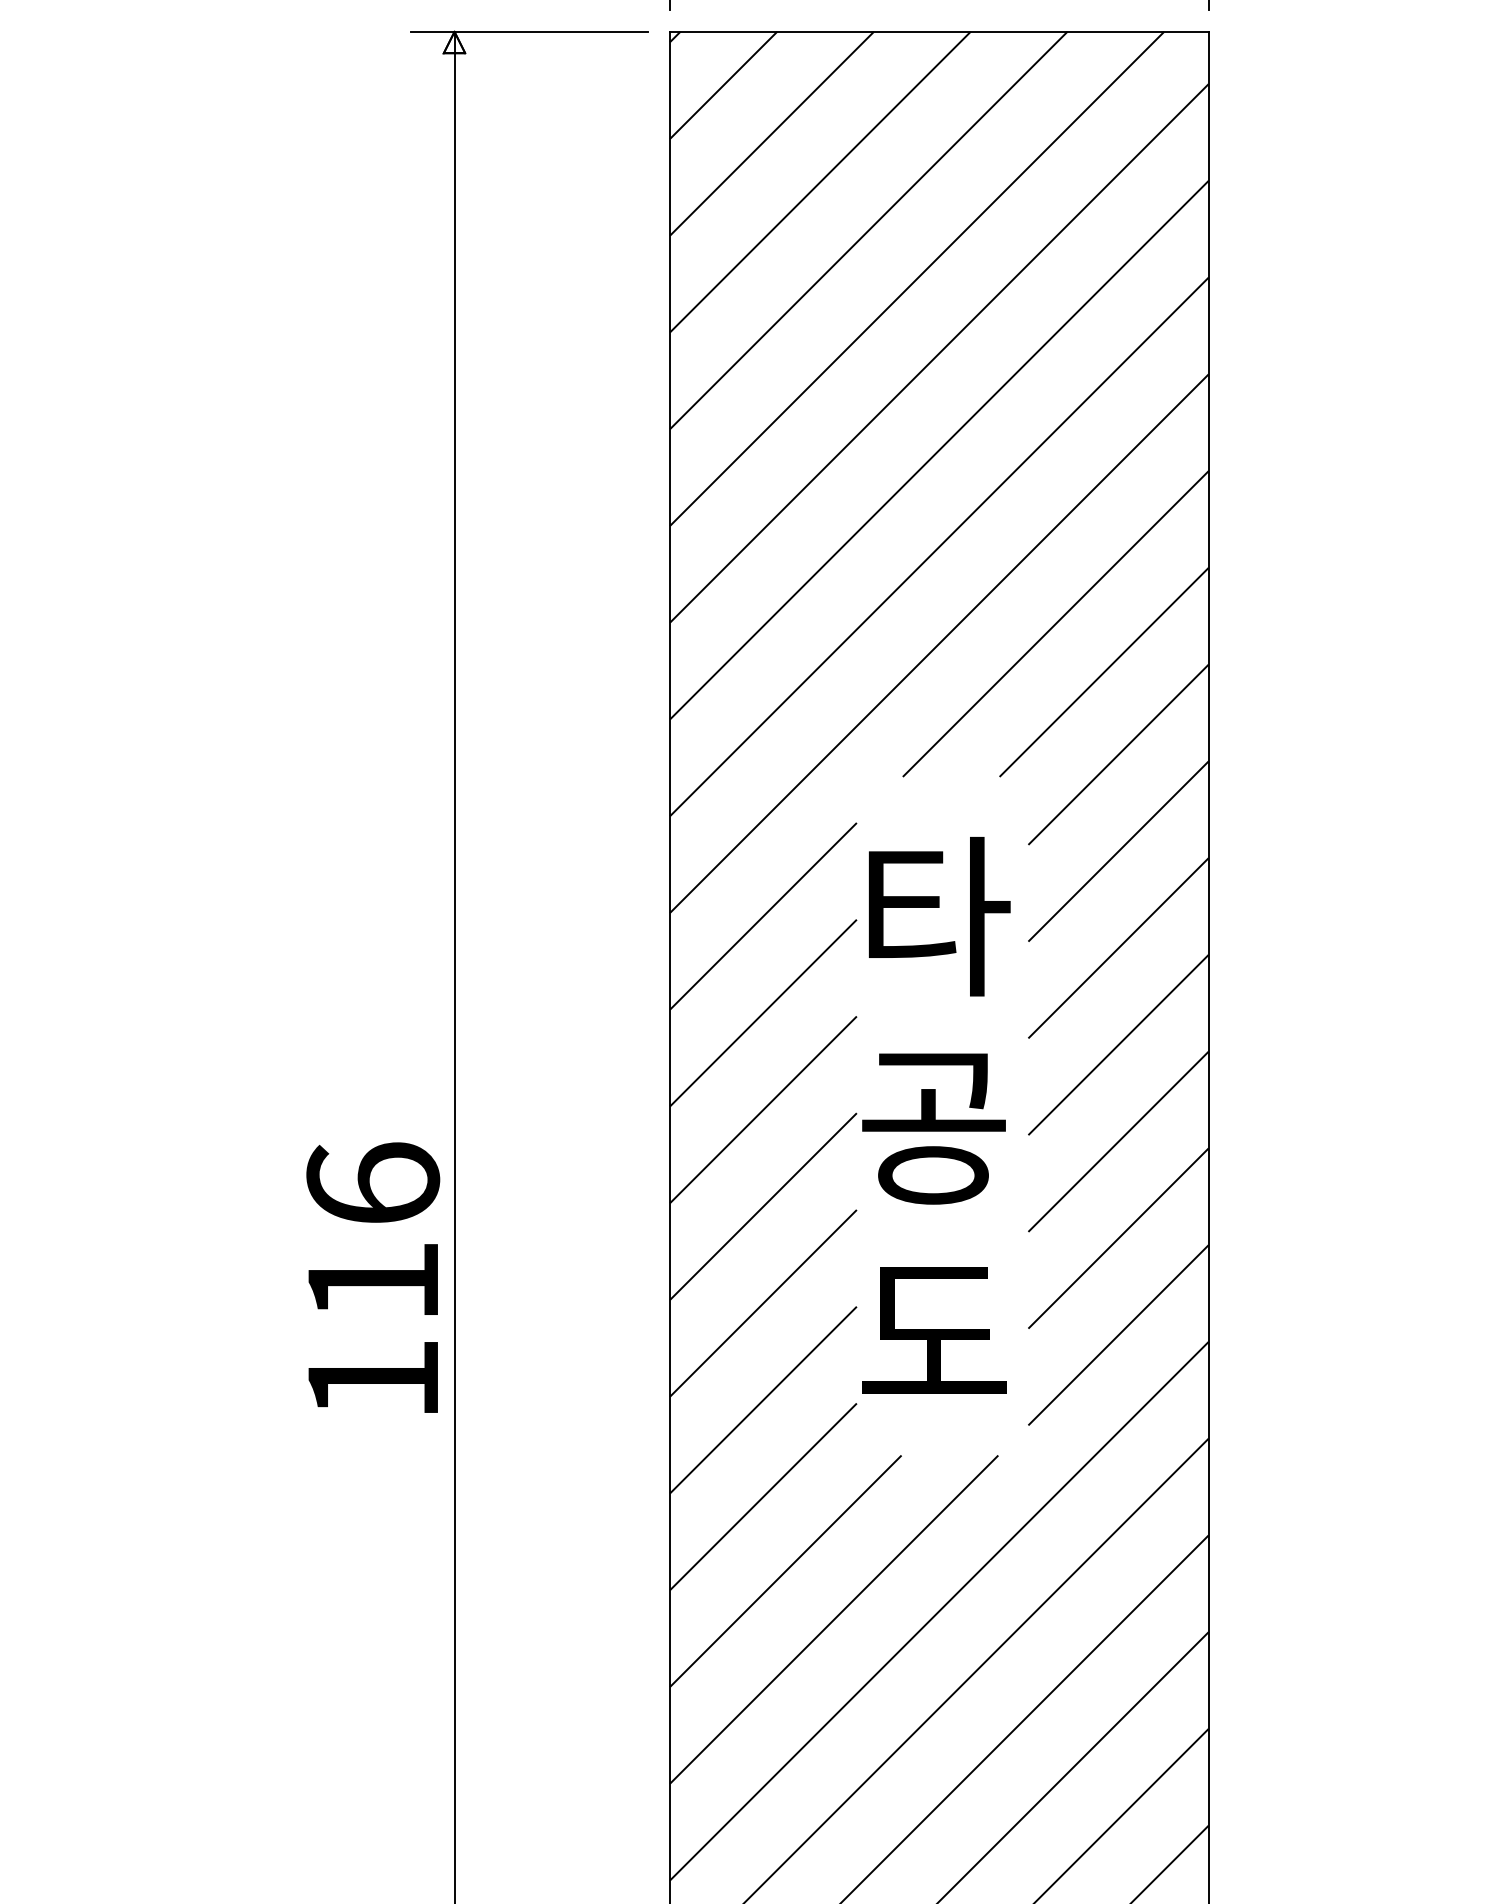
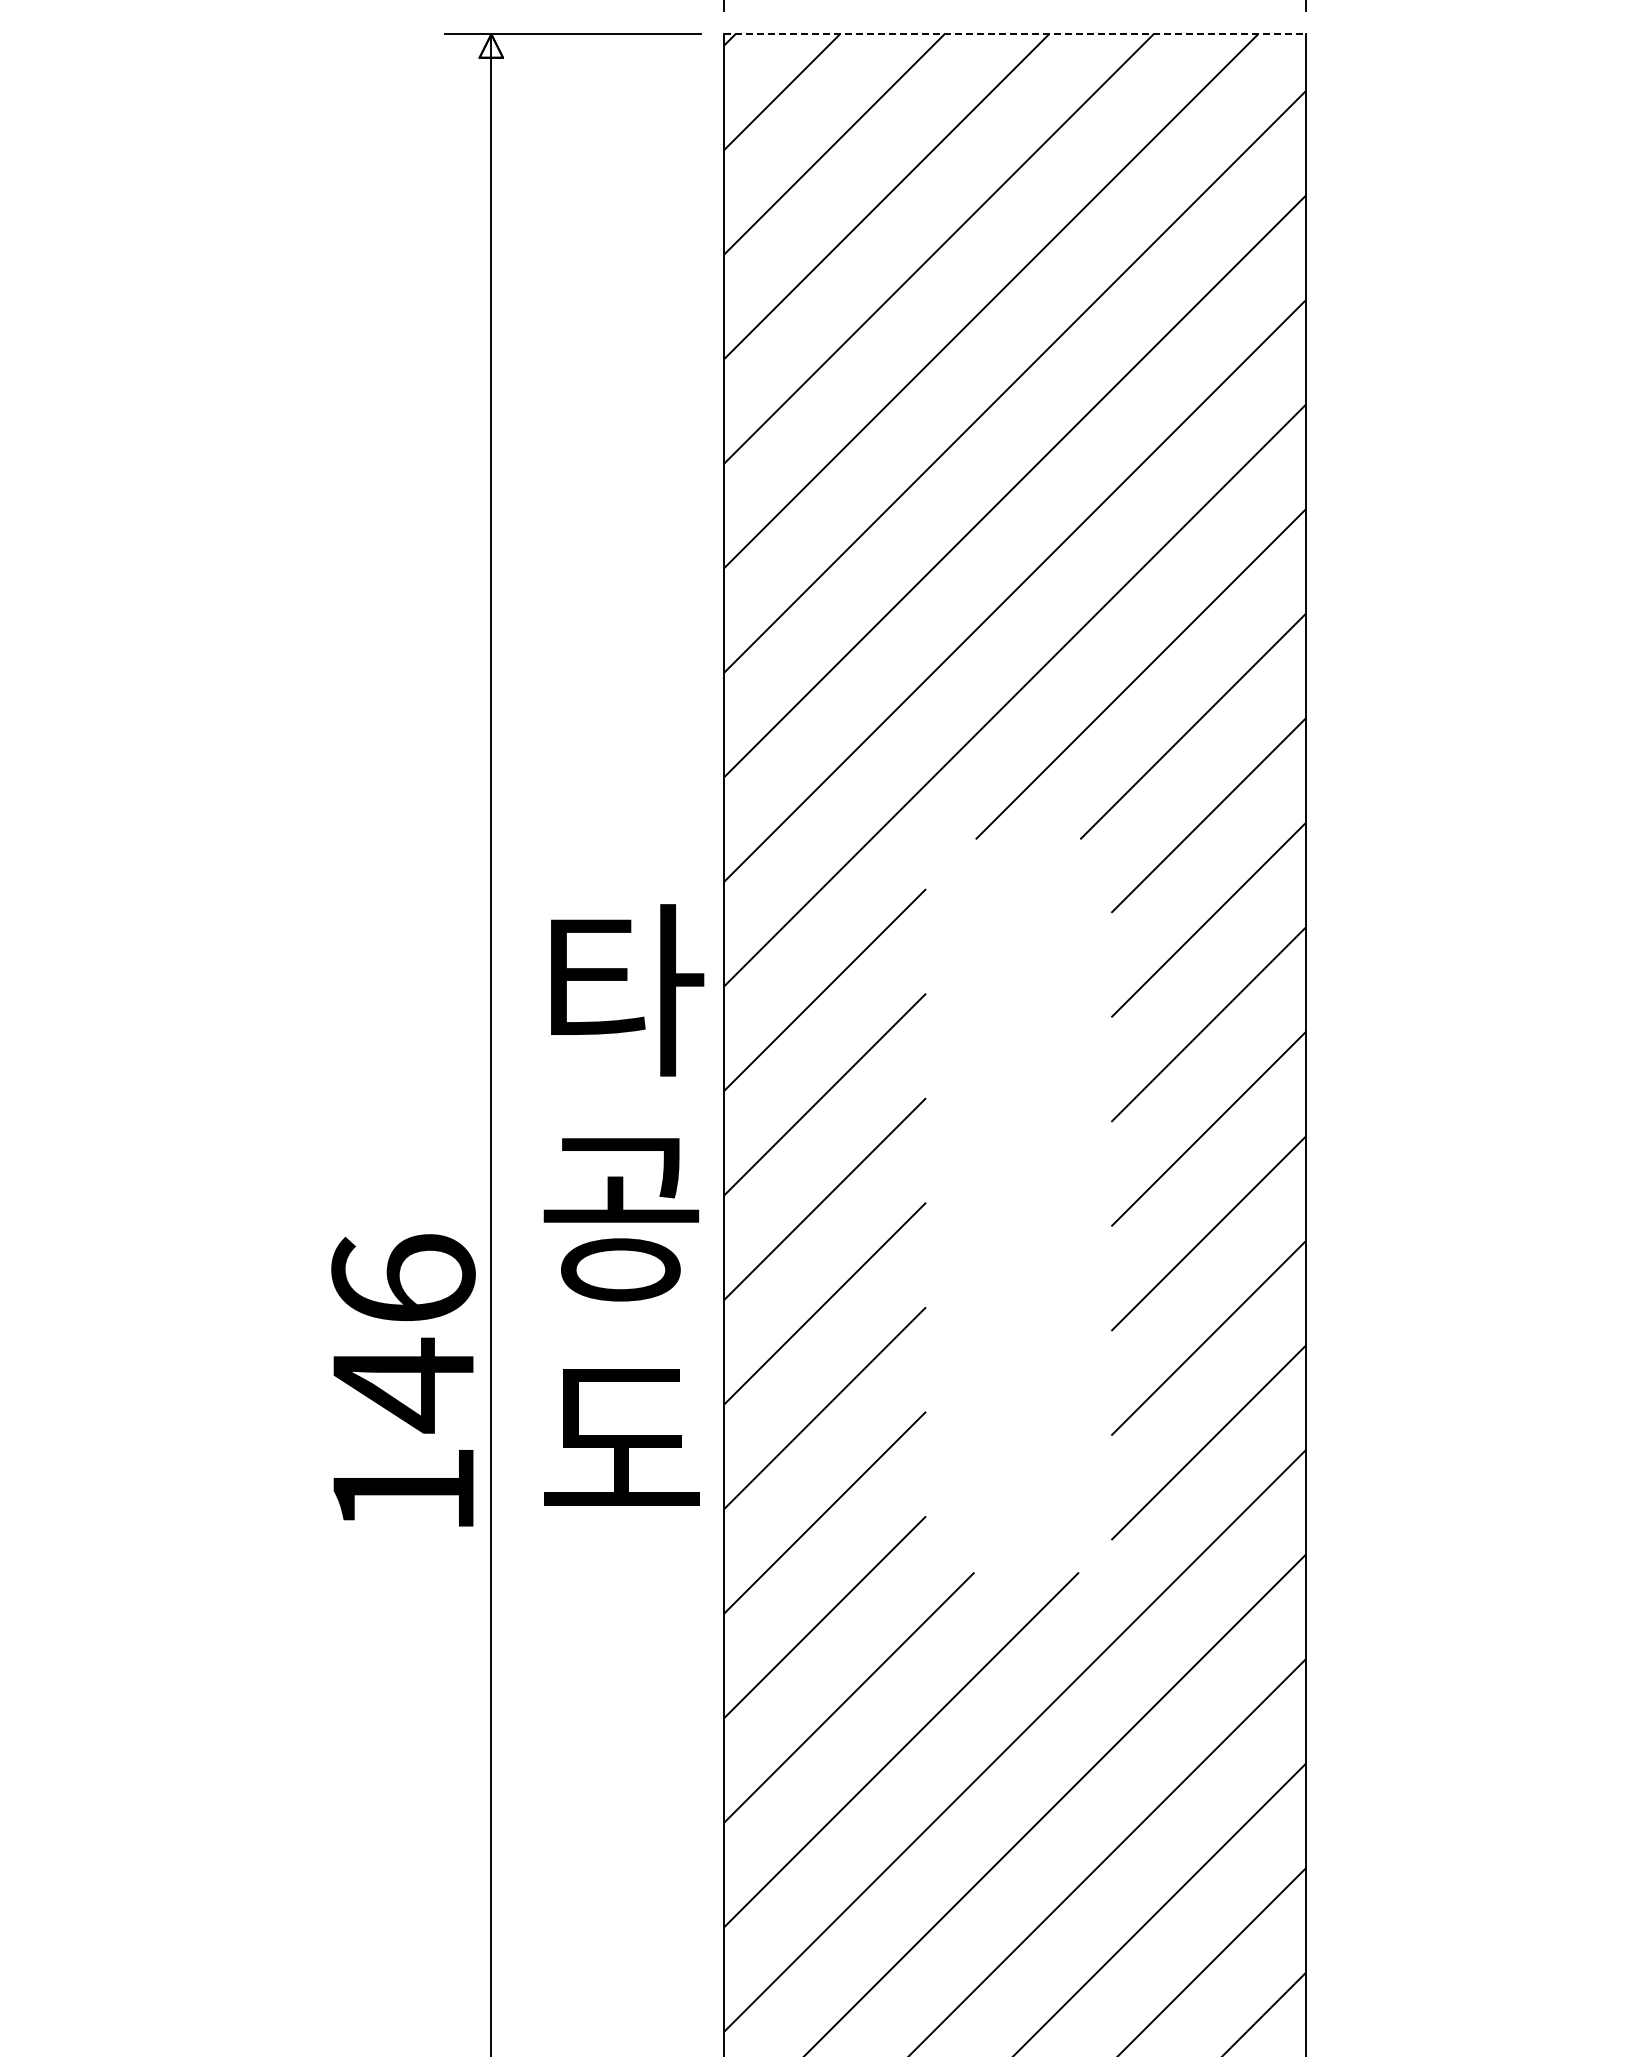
line: (939, 32) -> (1015, 34), solid -> dashed
text: (935, 1114) -> (623, 1204), moved
text: (373, 1282) -> (403, 1385), 116 -> 146

